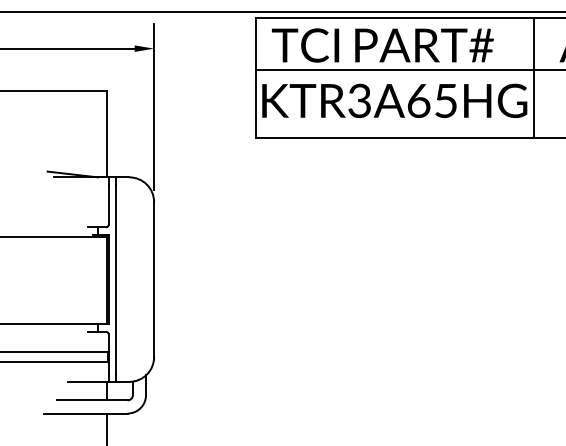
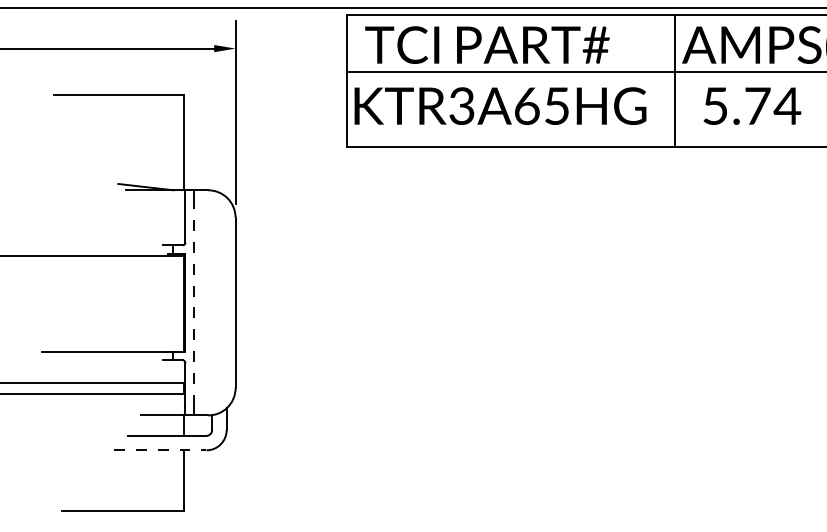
line: (533, 77) -> (675, 80), moved
line: (115, 280) -> (193, 303), solid -> dashed
line: (85, 413) -> (160, 450), solid -> dashed

